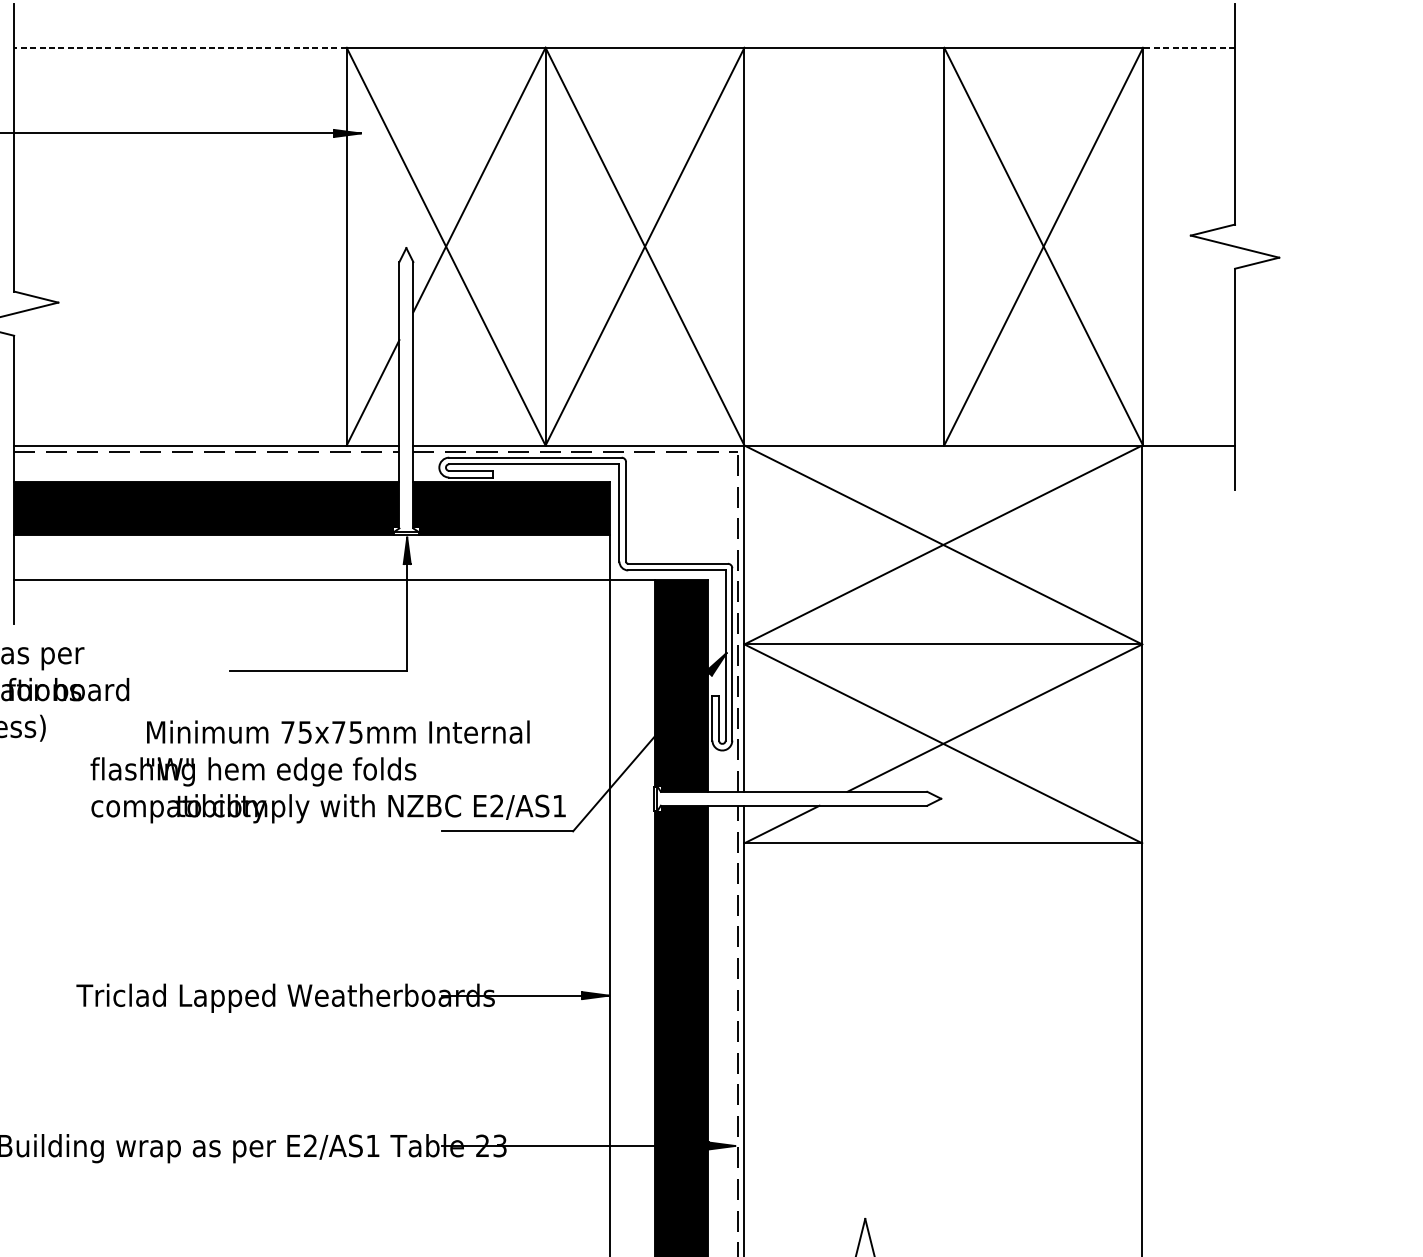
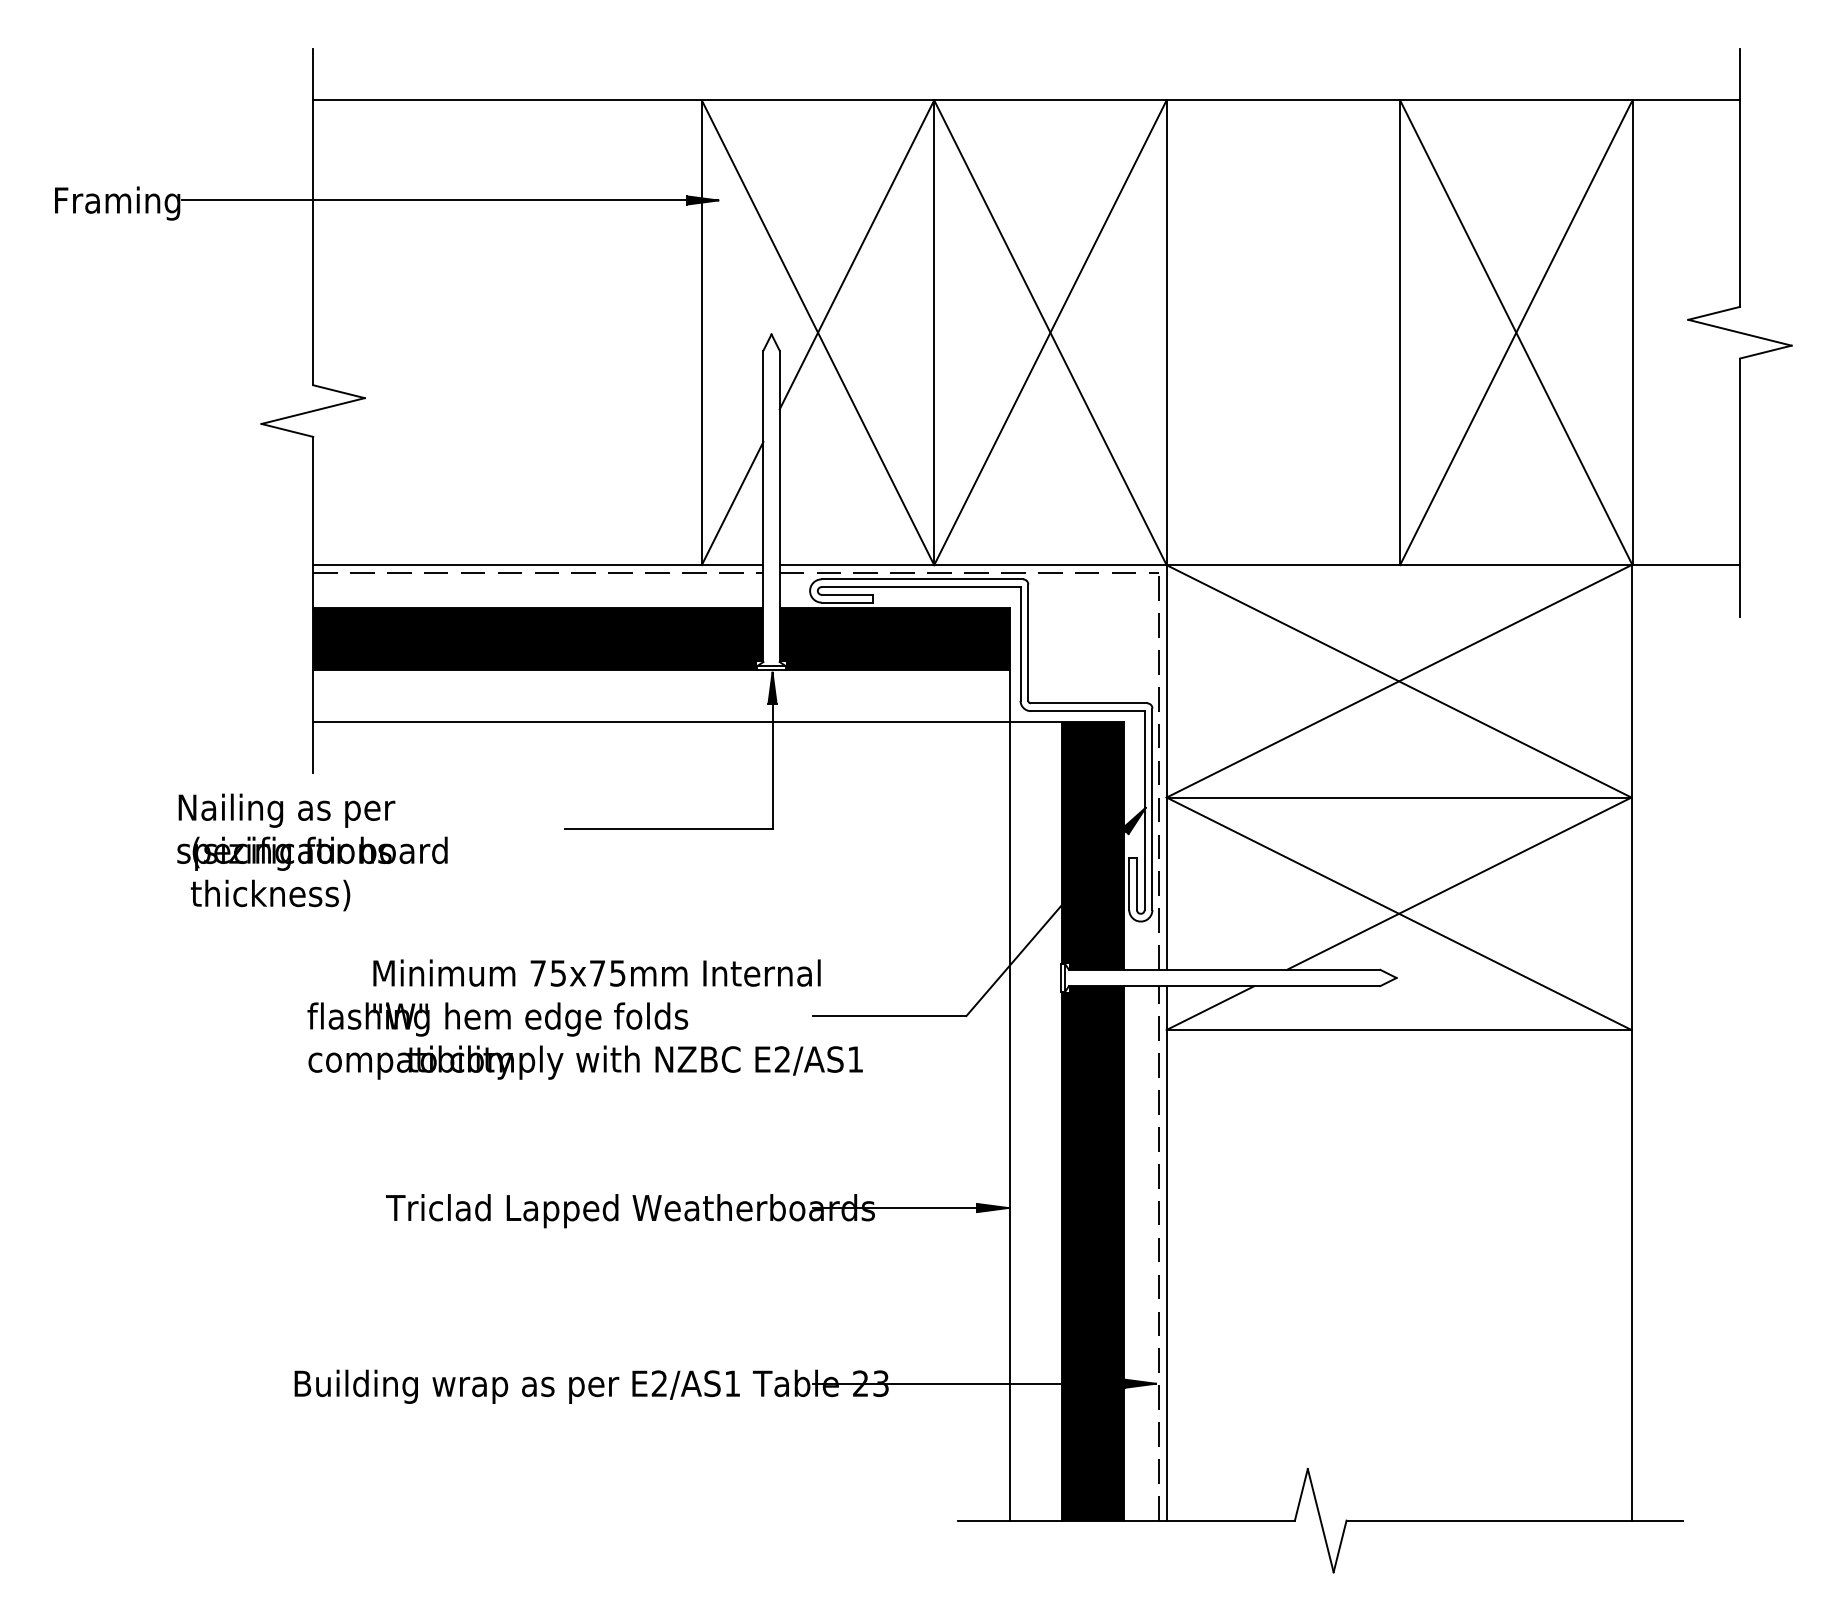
line: (180, 47) -> (507, 100), dashed -> solid
line: (1189, 47) -> (1686, 100), dashed -> solid
text: (327, 771) -> (584, 1019), moved

